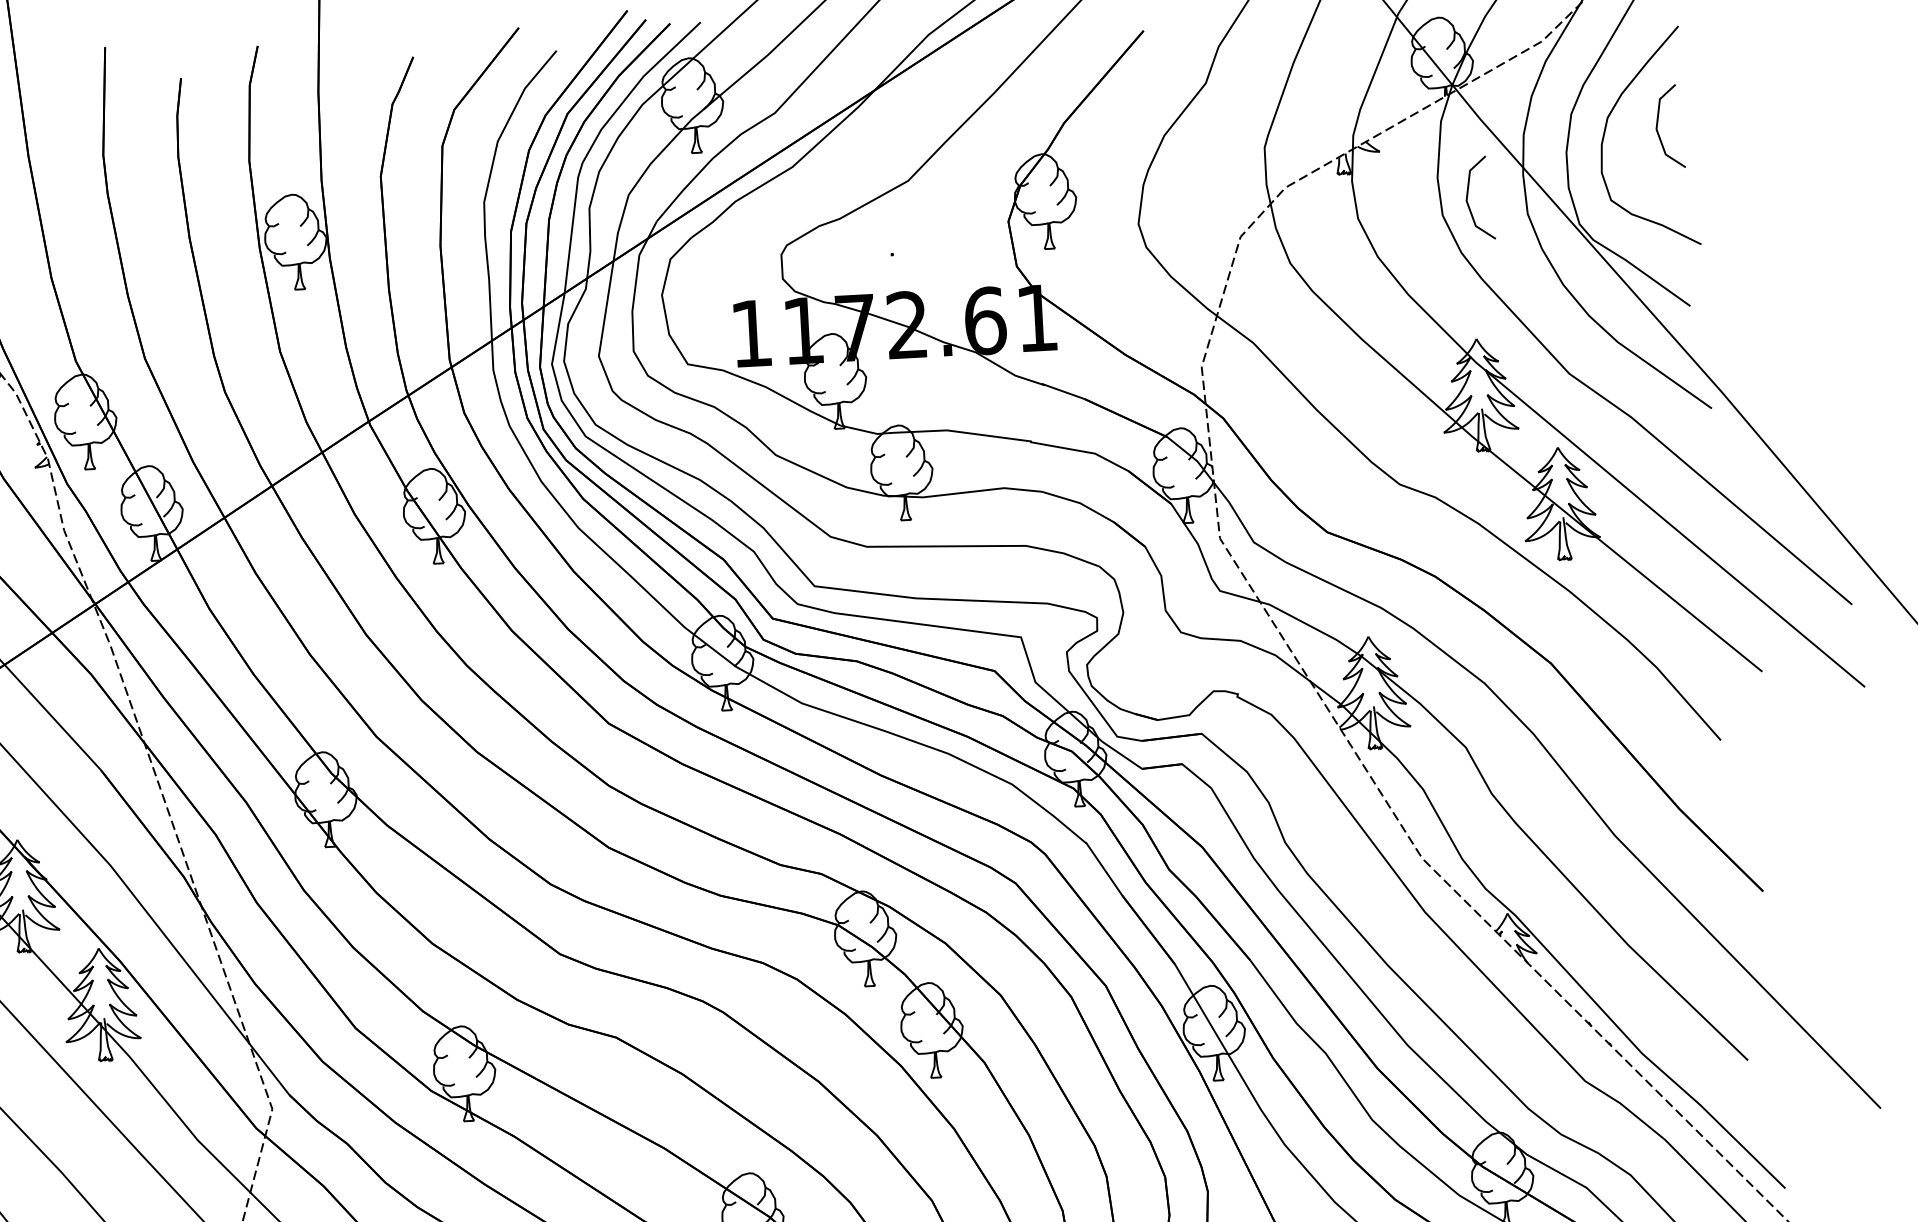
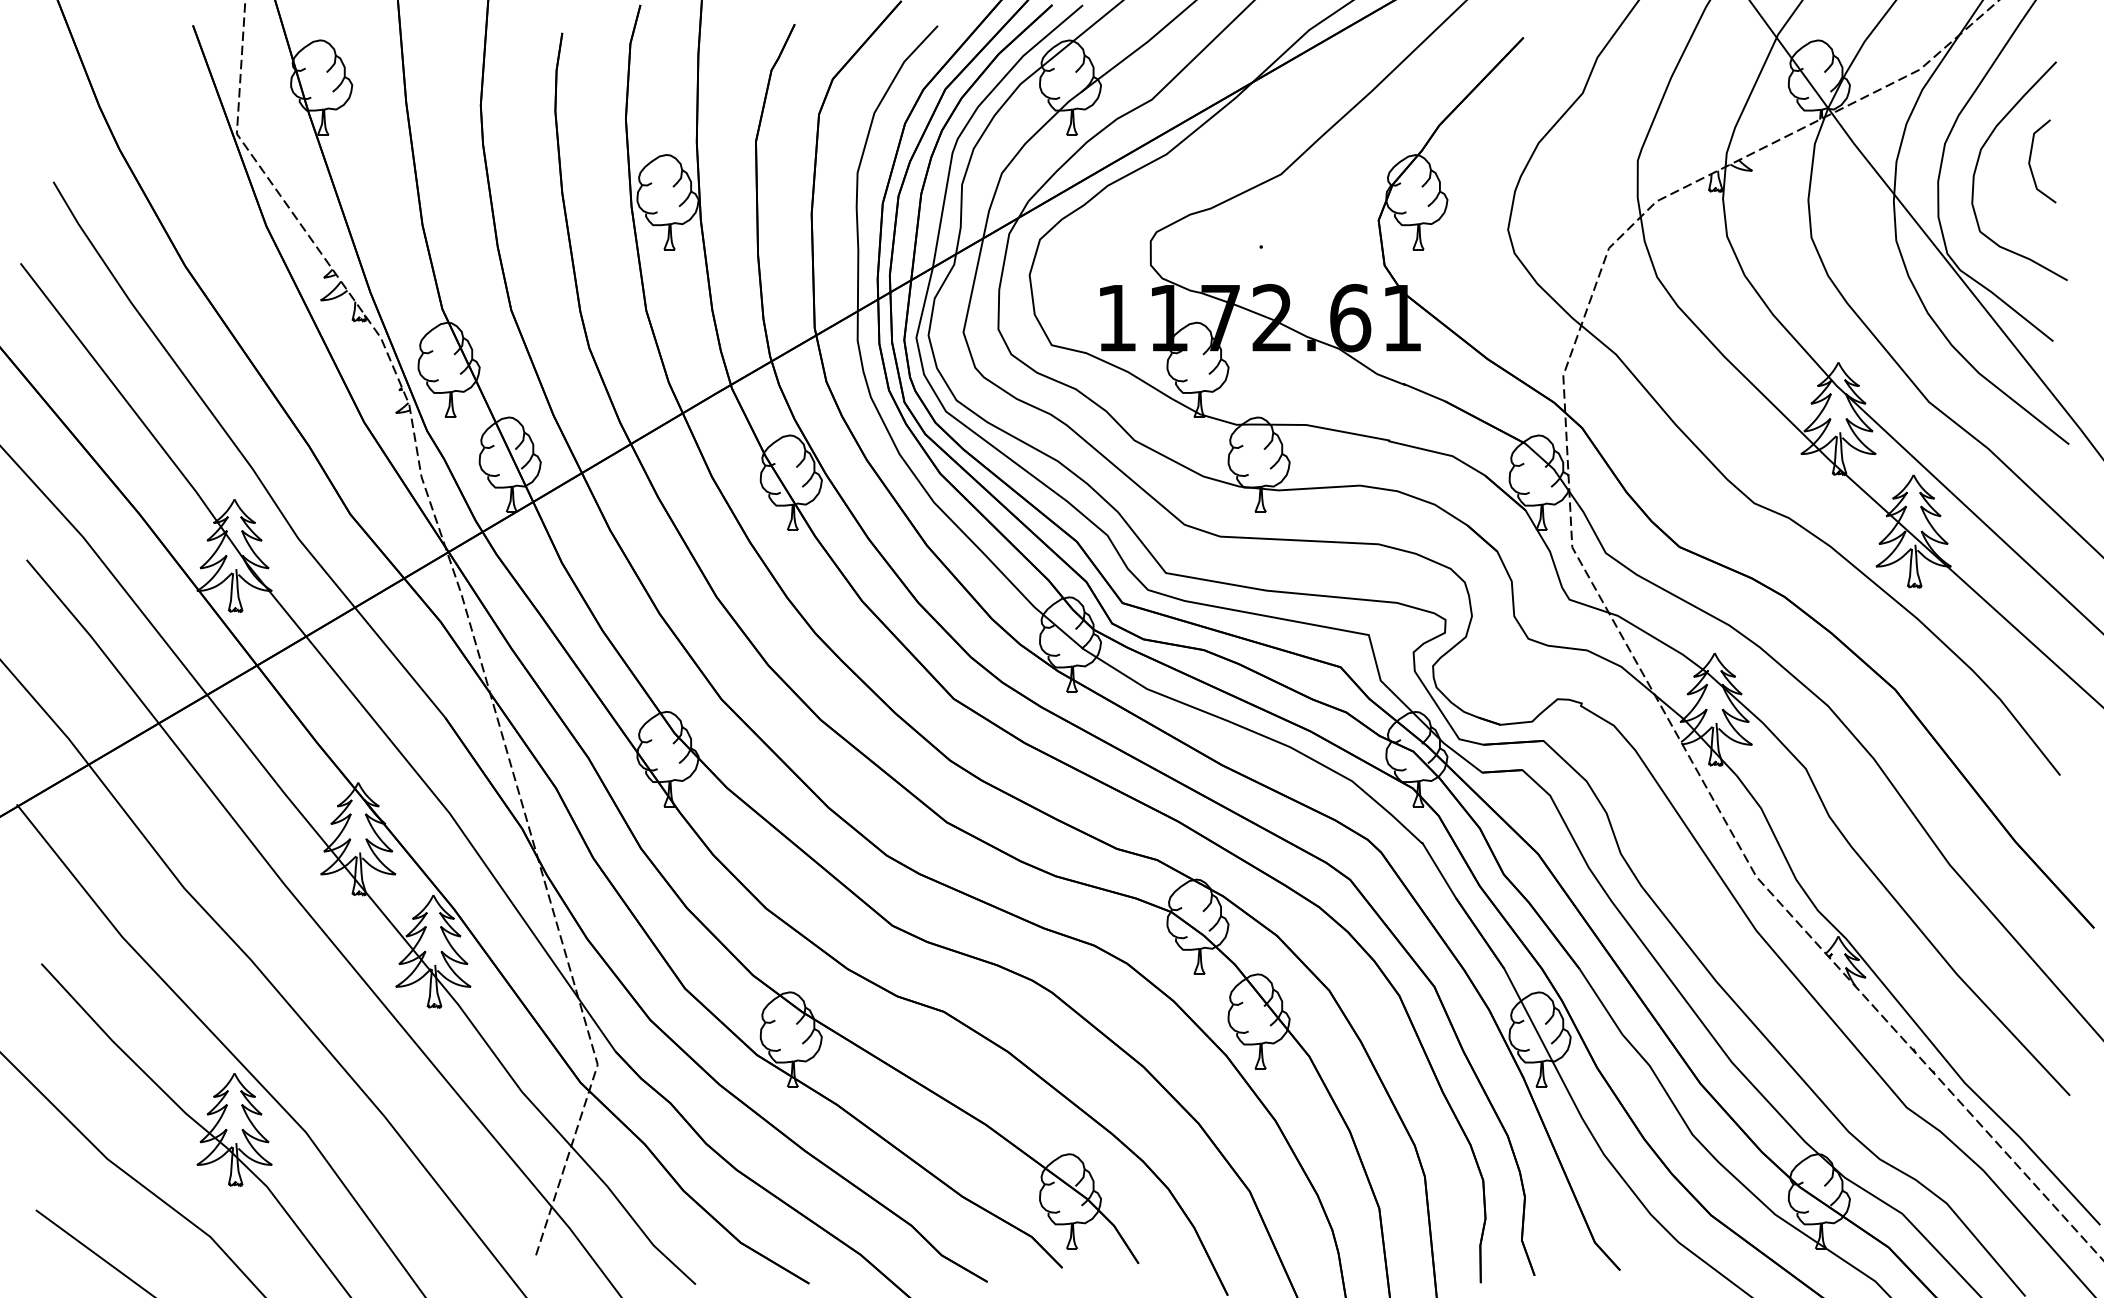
line: (1467, 198) -> (1837, 222), removed

